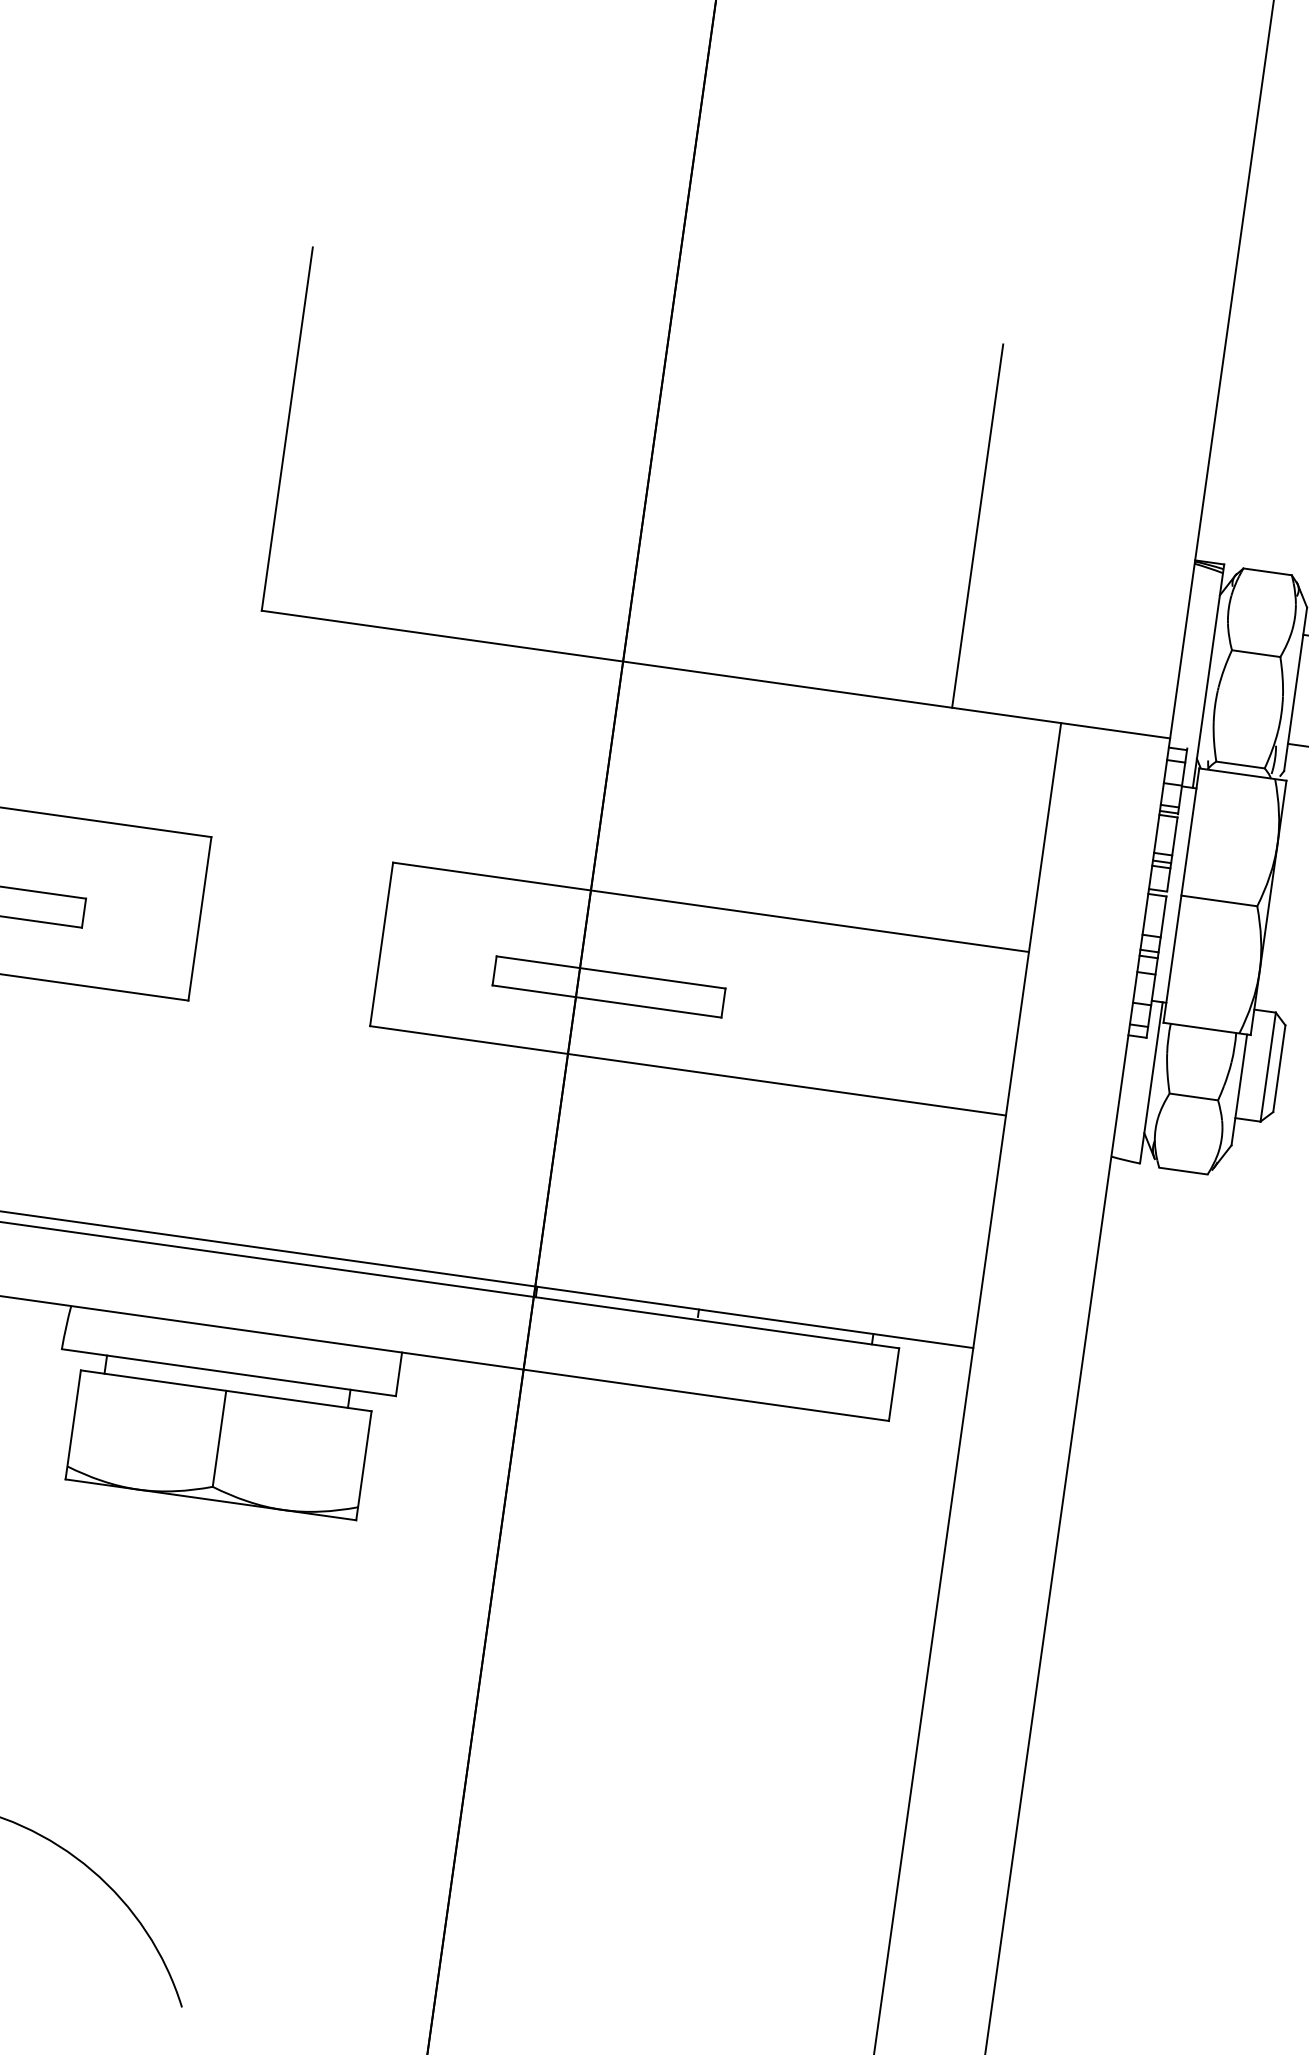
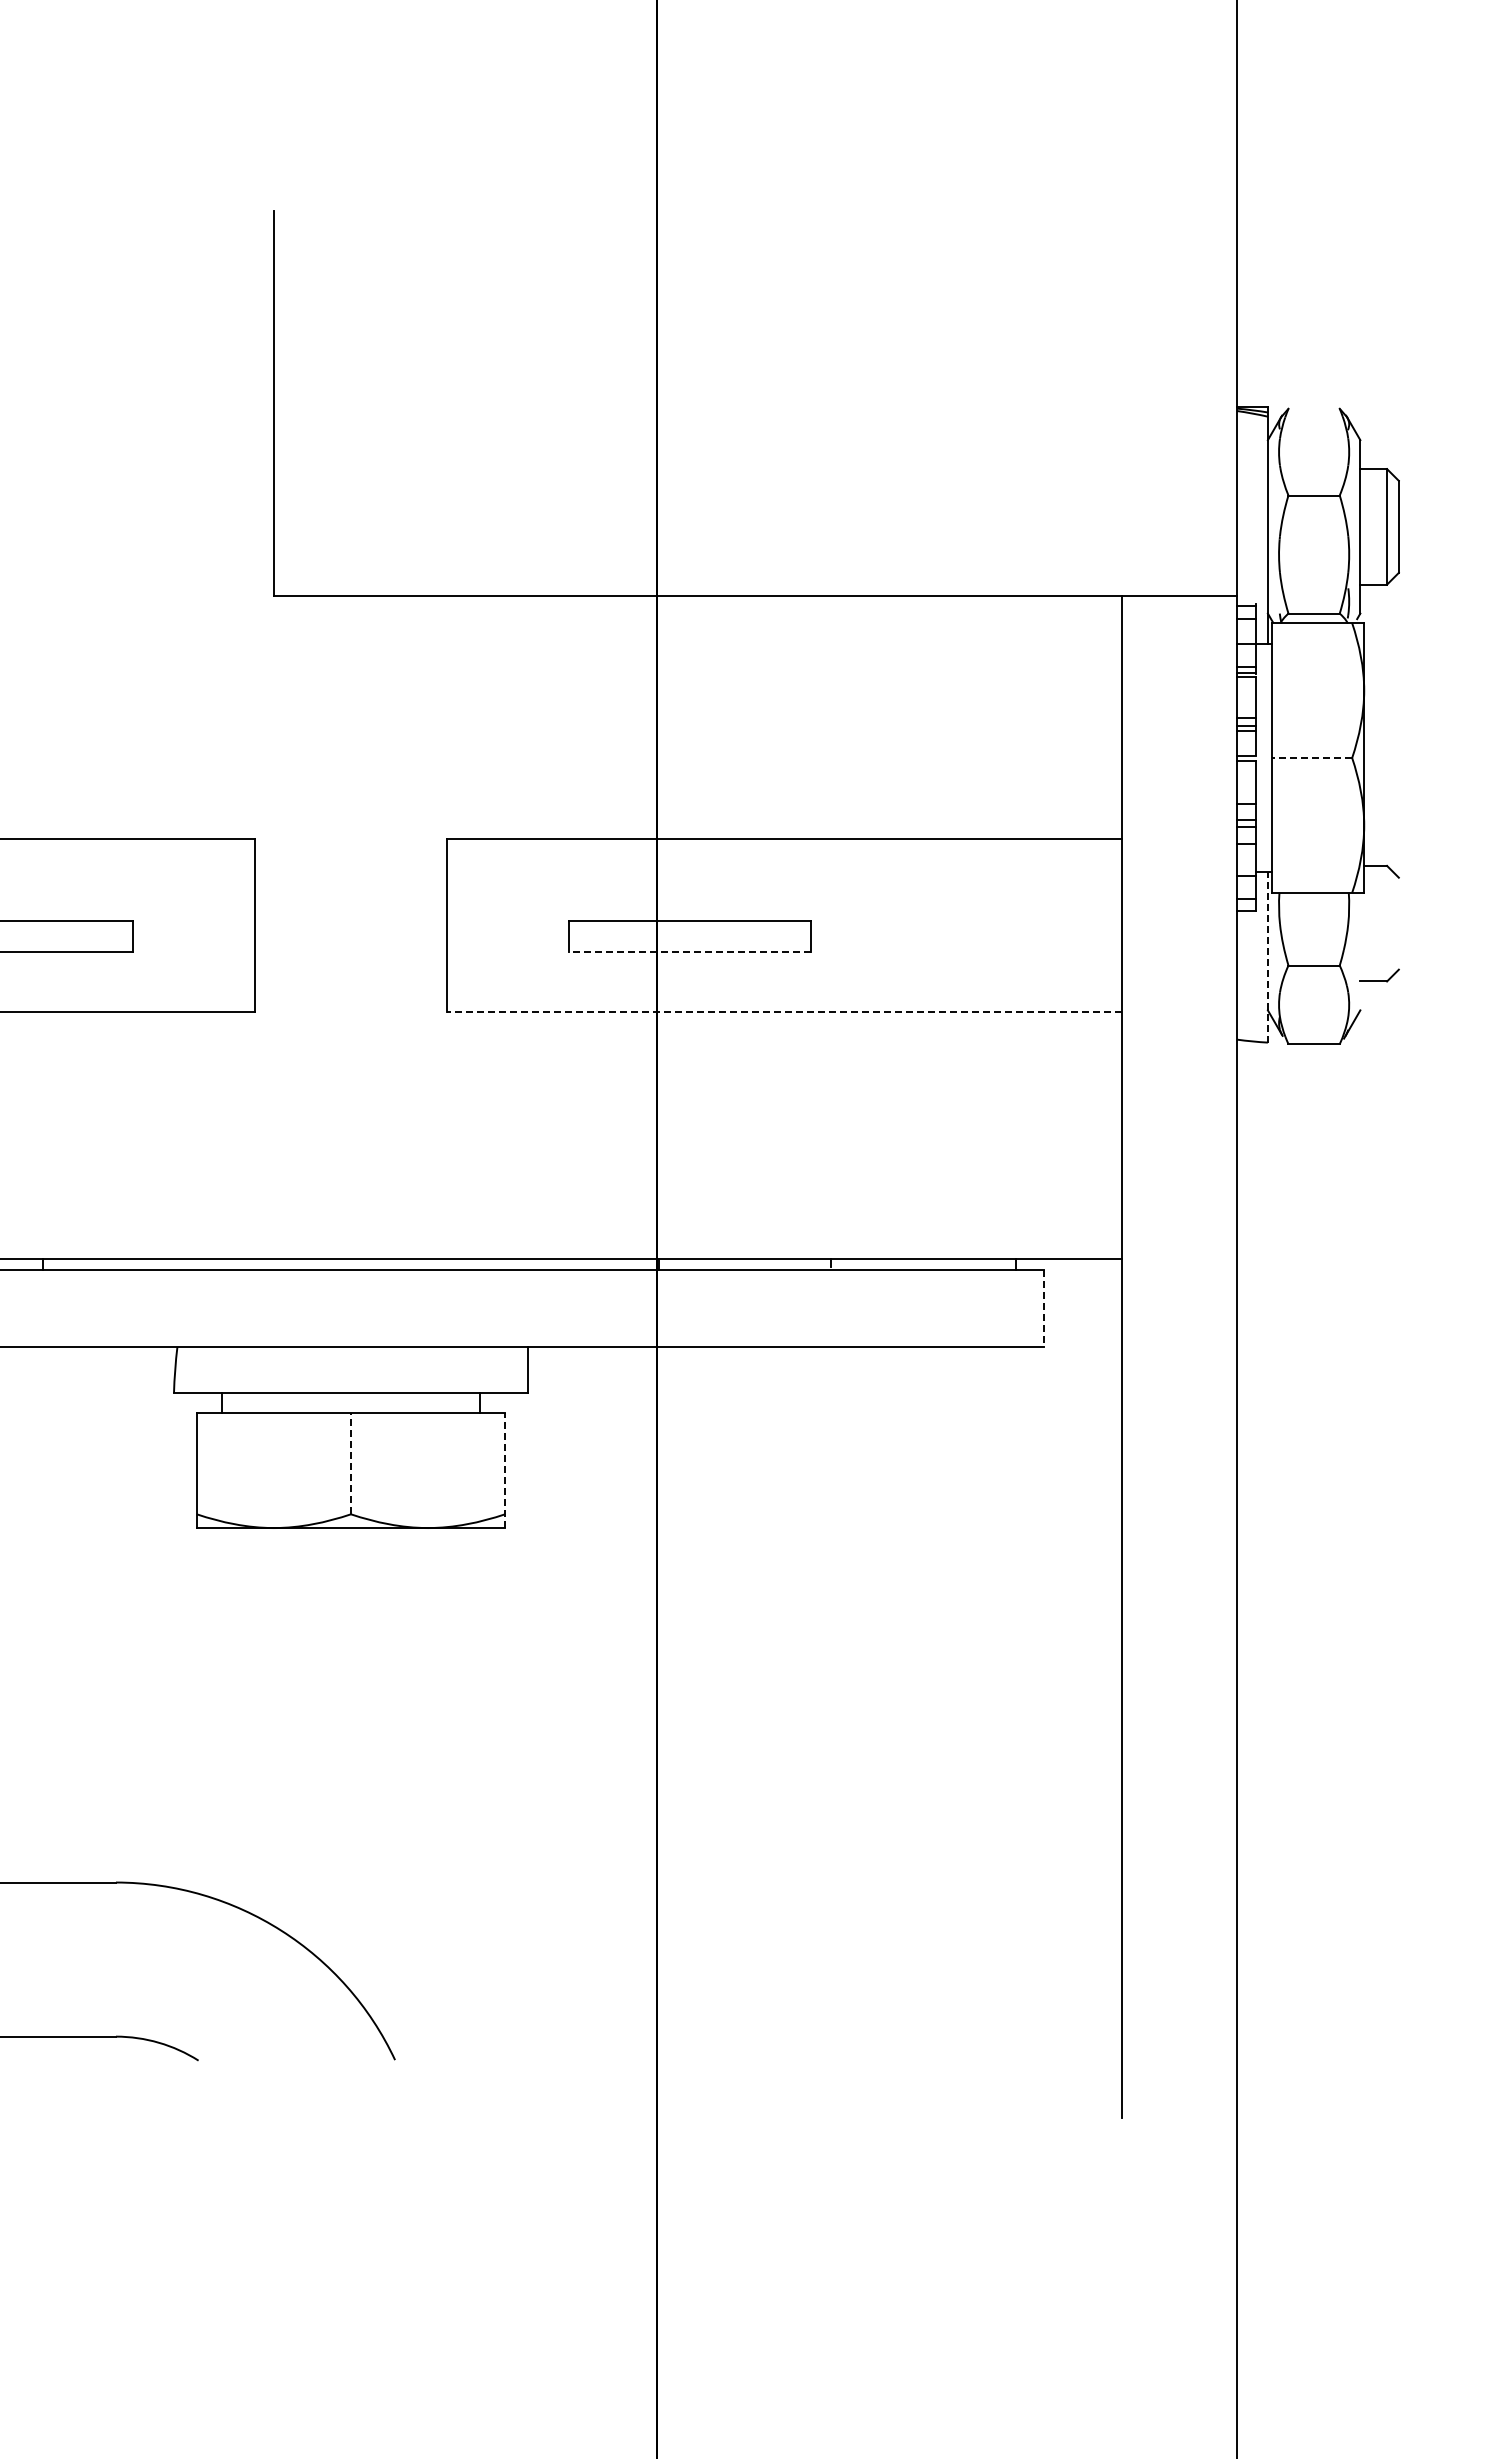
line: (977, 525) -> (1005, 403), removed
line: (1267, 571) -> (1313, 408), removed
line: (1218, 901) -> (1311, 758), solid -> dashed
line: (606, 1001) -> (689, 952), solid -> dashed
line: (1268, 1067) -> (1387, 923), removed
line: (1279, 1068) -> (1398, 923), removed
line: (687, 1070) -> (783, 1012), solid -> dashed
line: (1151, 1082) -> (1267, 956), solid -> dashed
line: (1239, 1089) -> (1360, 951), removed
line: (894, 1384) -> (1044, 1308), solid -> dashed
line: (219, 1438) -> (350, 1463), solid -> dashed
line: (364, 1466) -> (505, 1470), solid -> dashed

